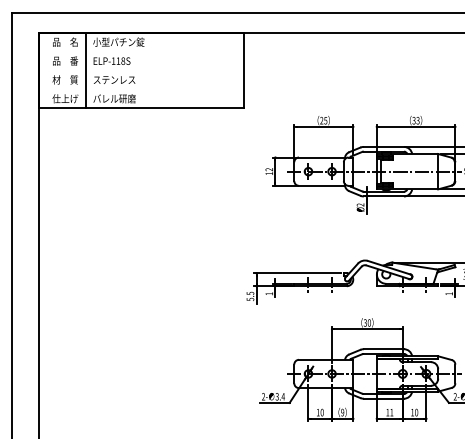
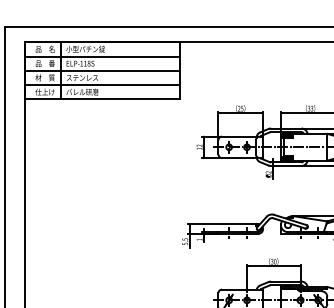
line: (141, 51) -> (102, 56), added
line: (141, 70) -> (102, 70), added
line: (141, 89) -> (102, 85), added

